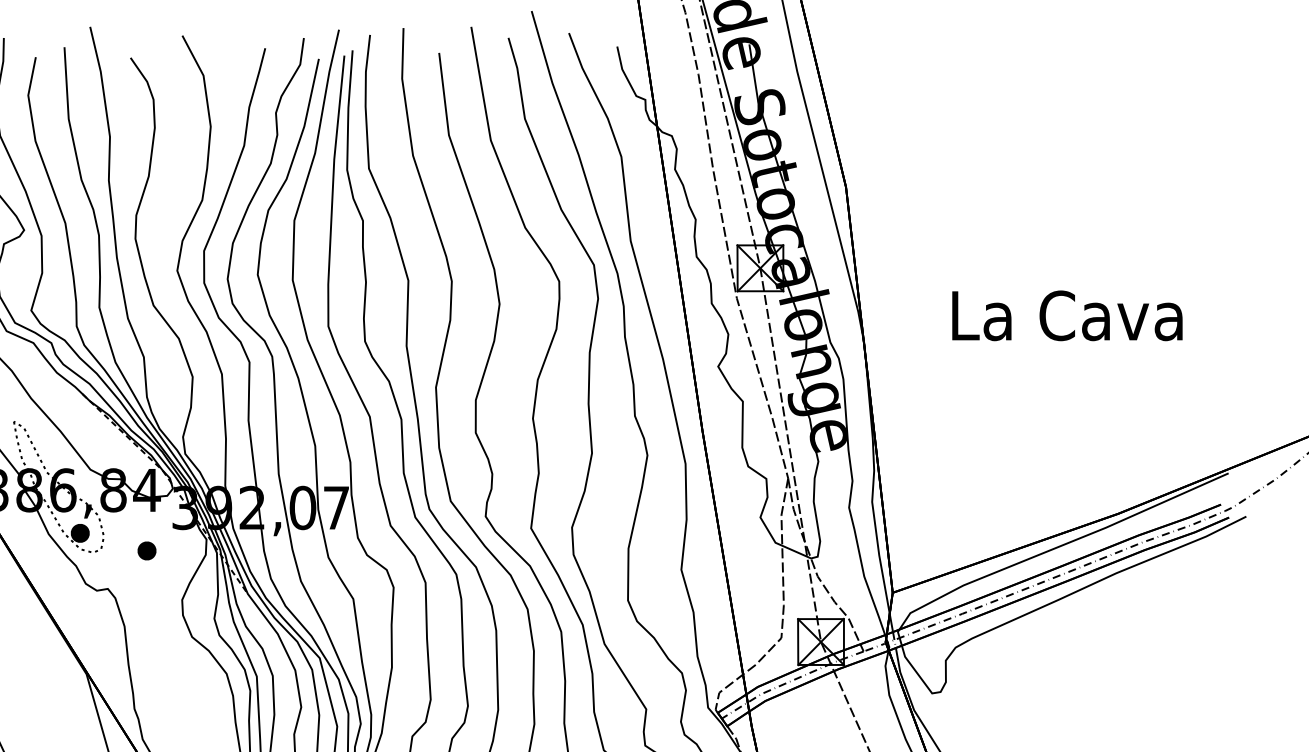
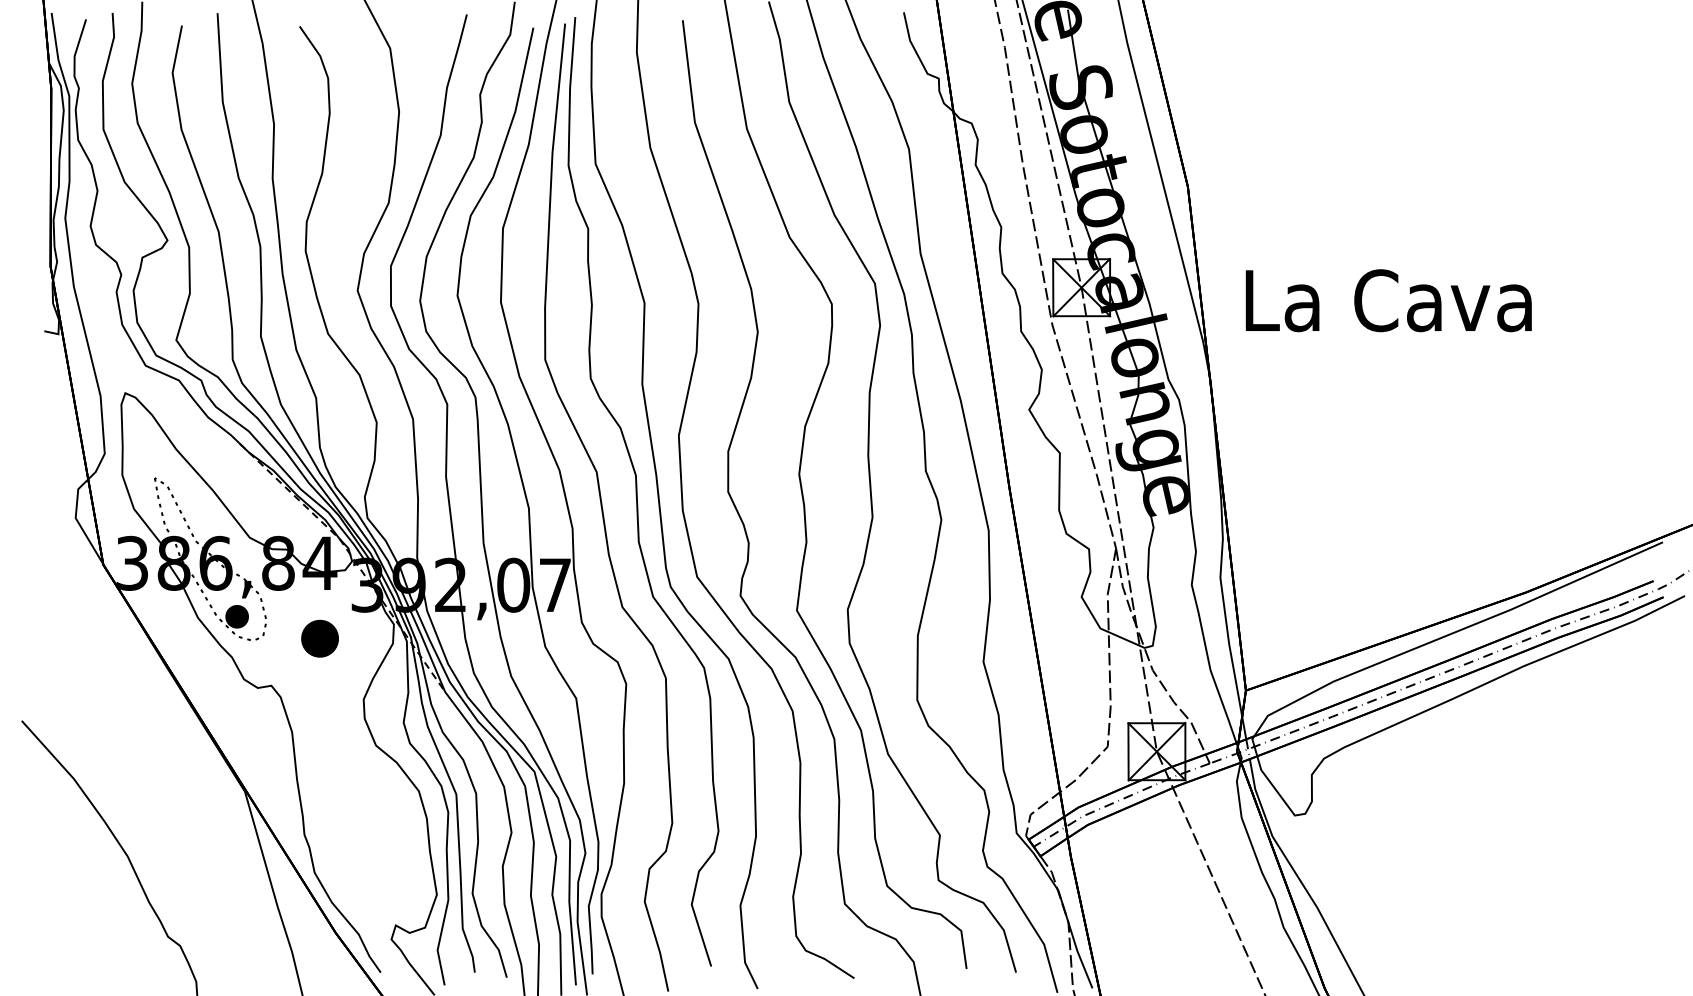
text: (1067, 315) -> (1388, 300), moved
part: (146, 550) -> (319, 638), size x1.6

